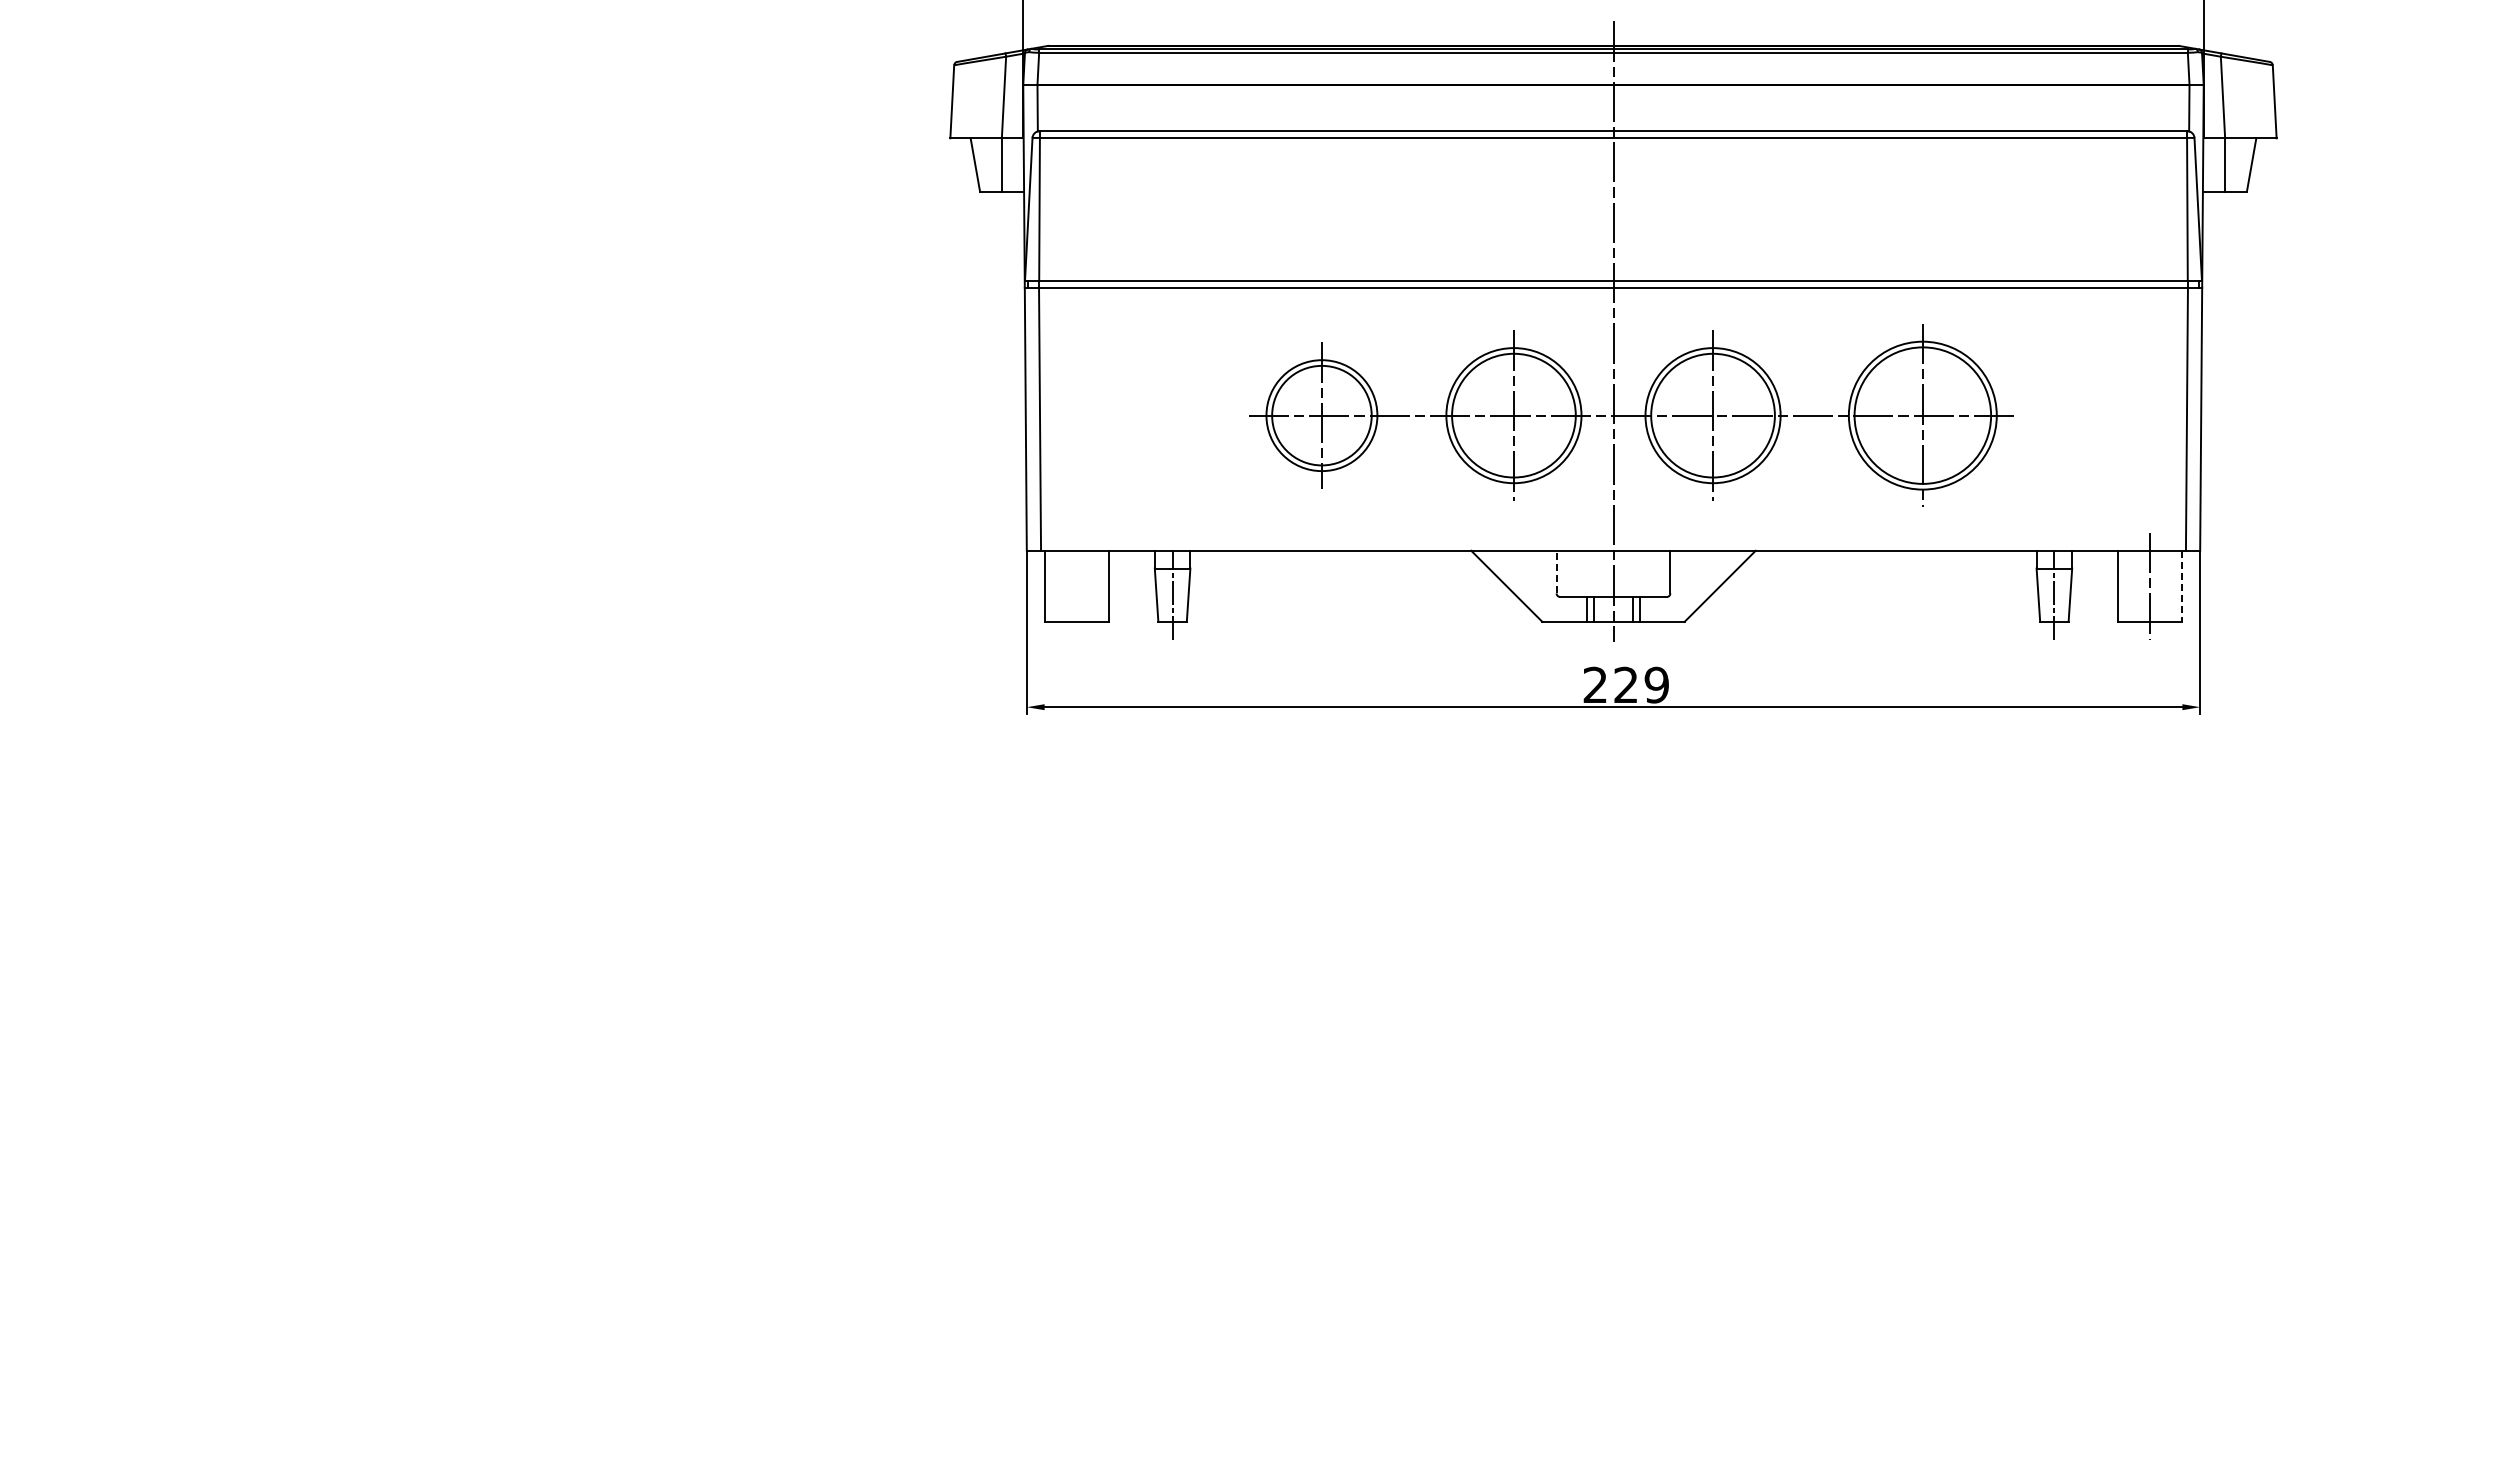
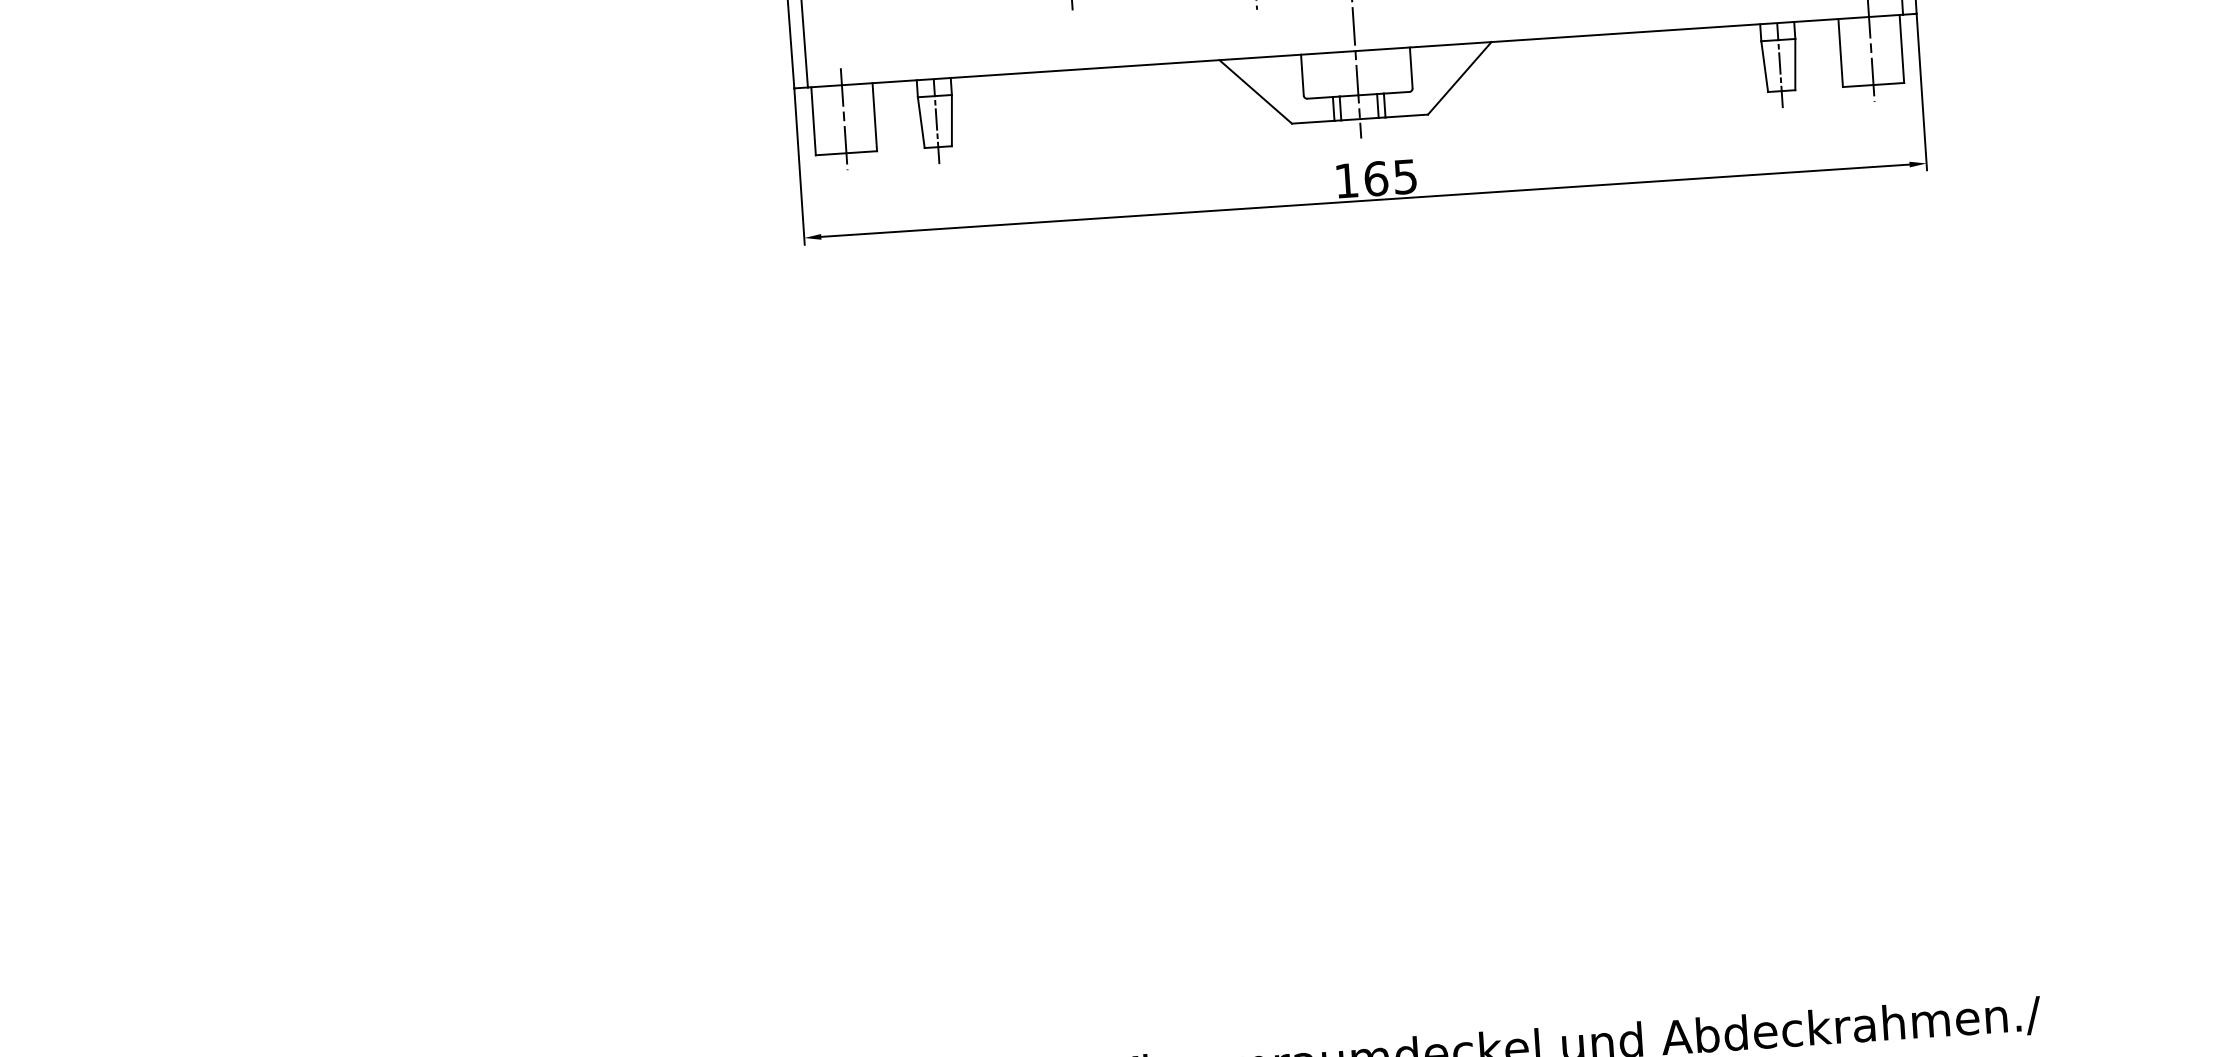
line: (1556, 571) -> (1302, 74), dashed -> solid
line: (1076, 585) -> (844, 118), added
line: (2182, 586) -> (1901, 49), dashed -> solid
text: (1625, 684) -> (1375, 178), 229 -> 165

